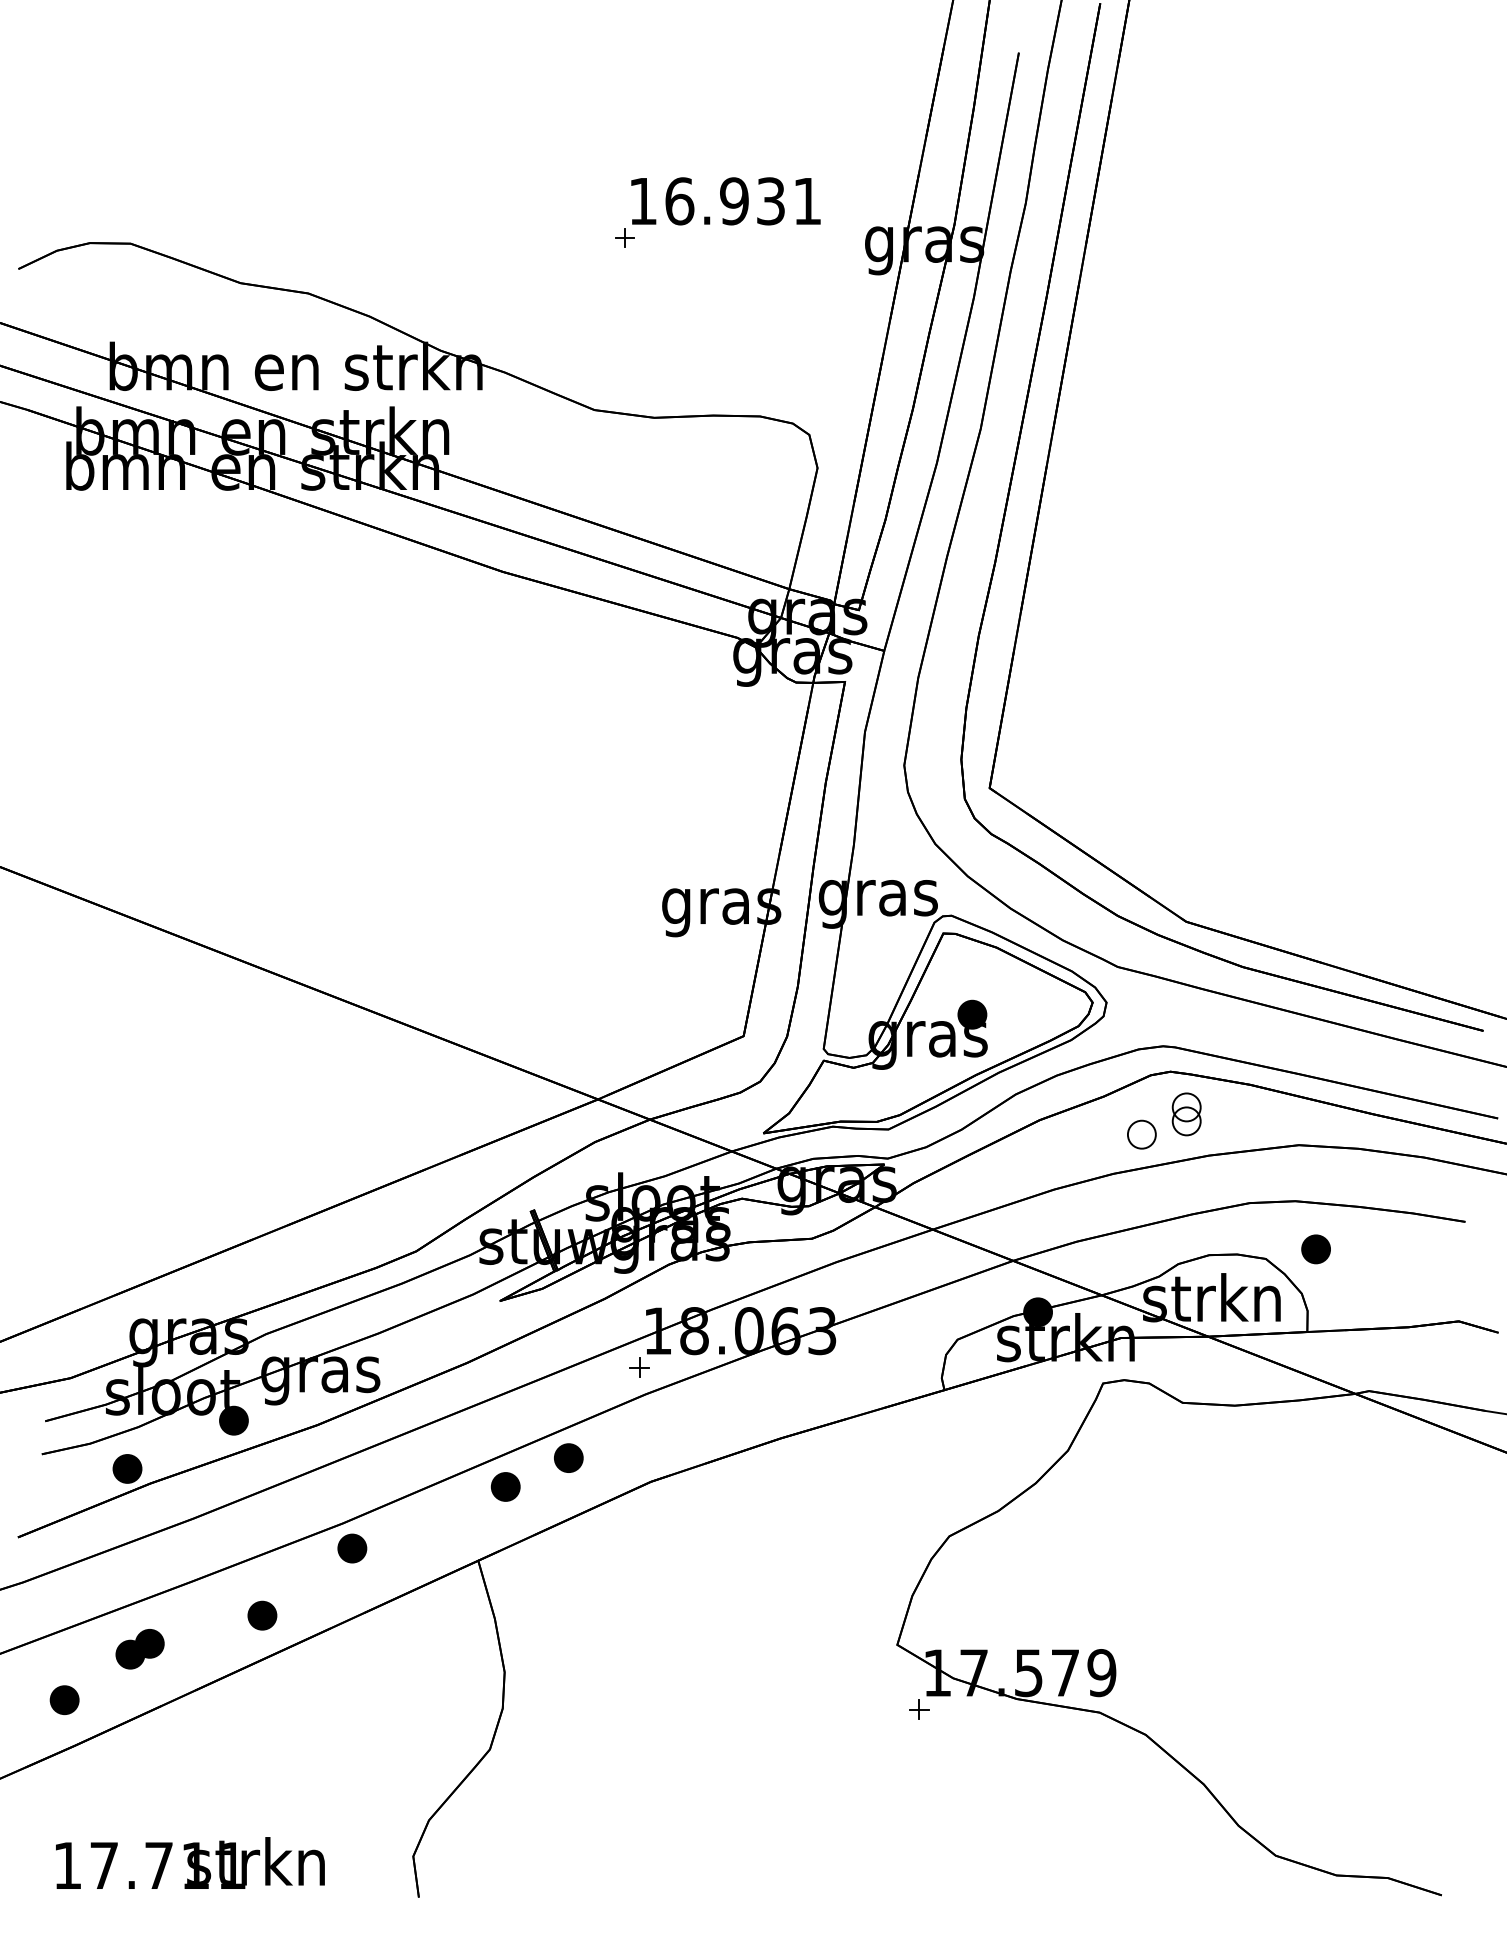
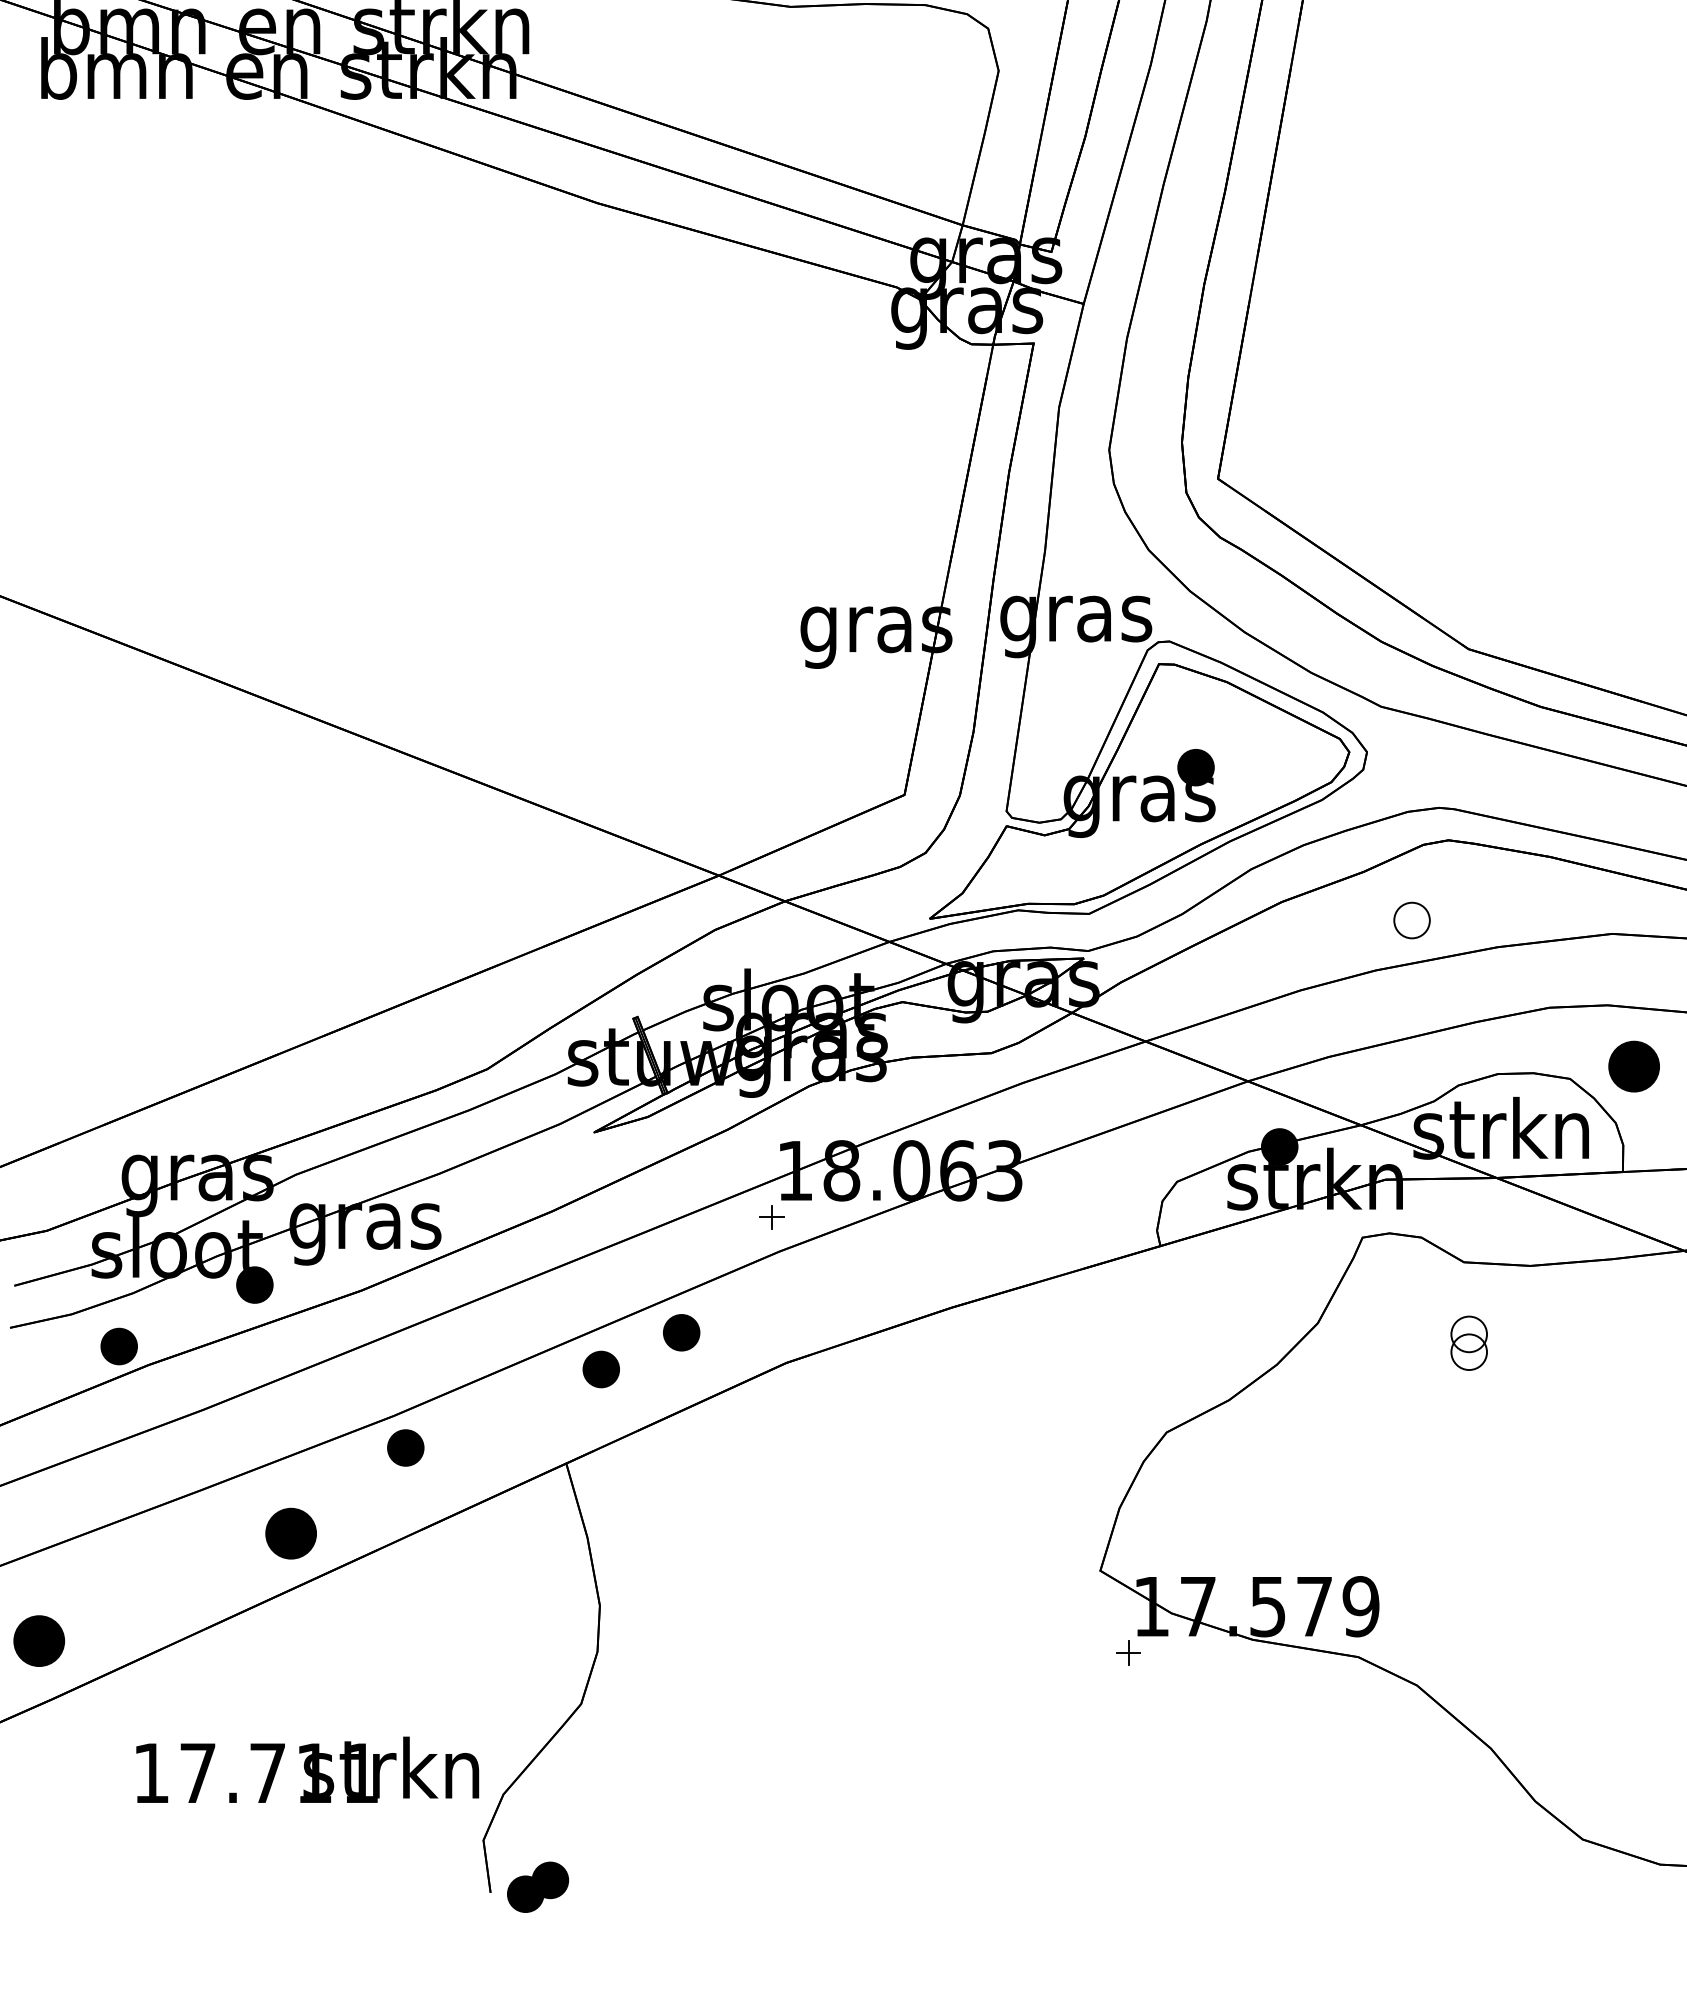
part: (1186, 1114) -> (1468, 1343), moved
part: (1315, 1249) -> (1633, 1066), size x1.4
part: (262, 1615) -> (291, 1533), size x1.4
part: (139, 1649) -> (537, 1887), moved
part: (64, 1700) -> (38, 1641), size x1.4
text: (190, 1862) -> (307, 1769), moved

